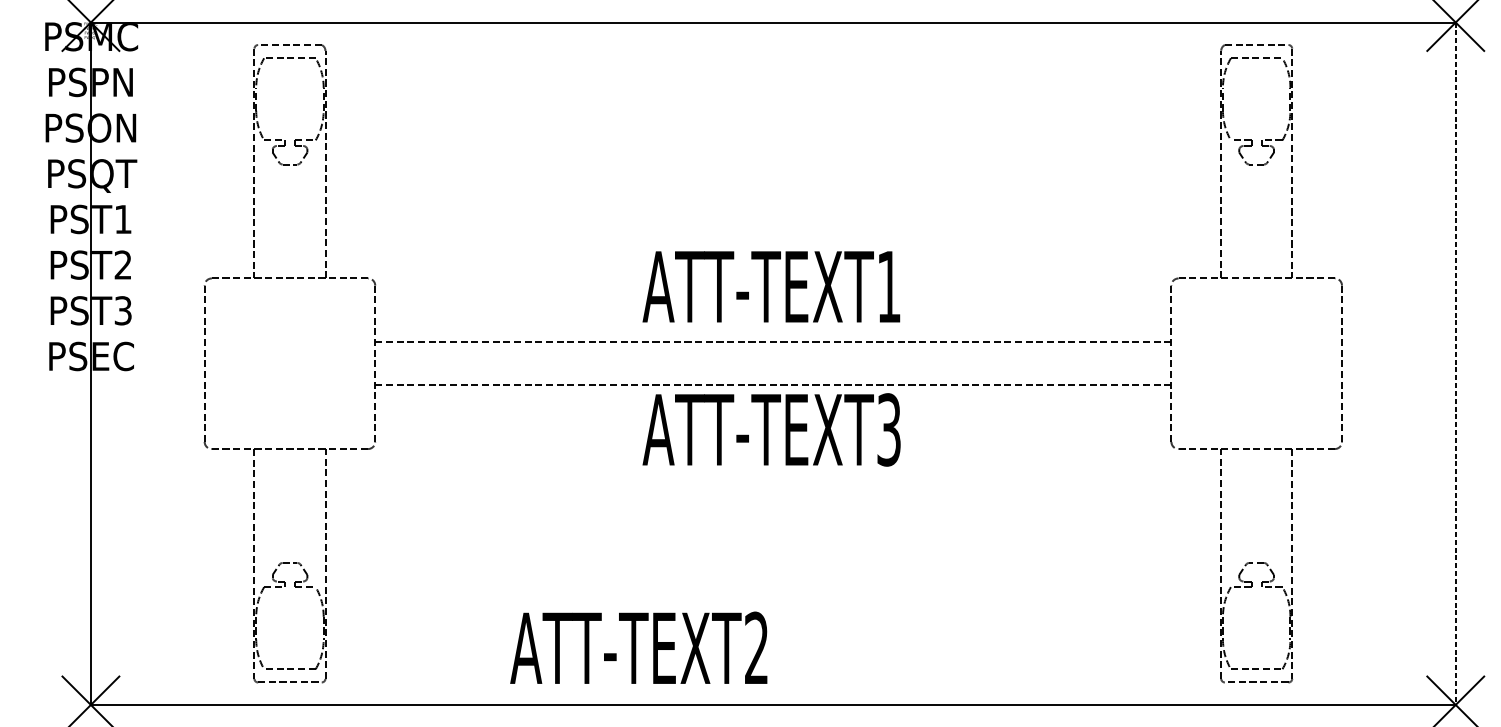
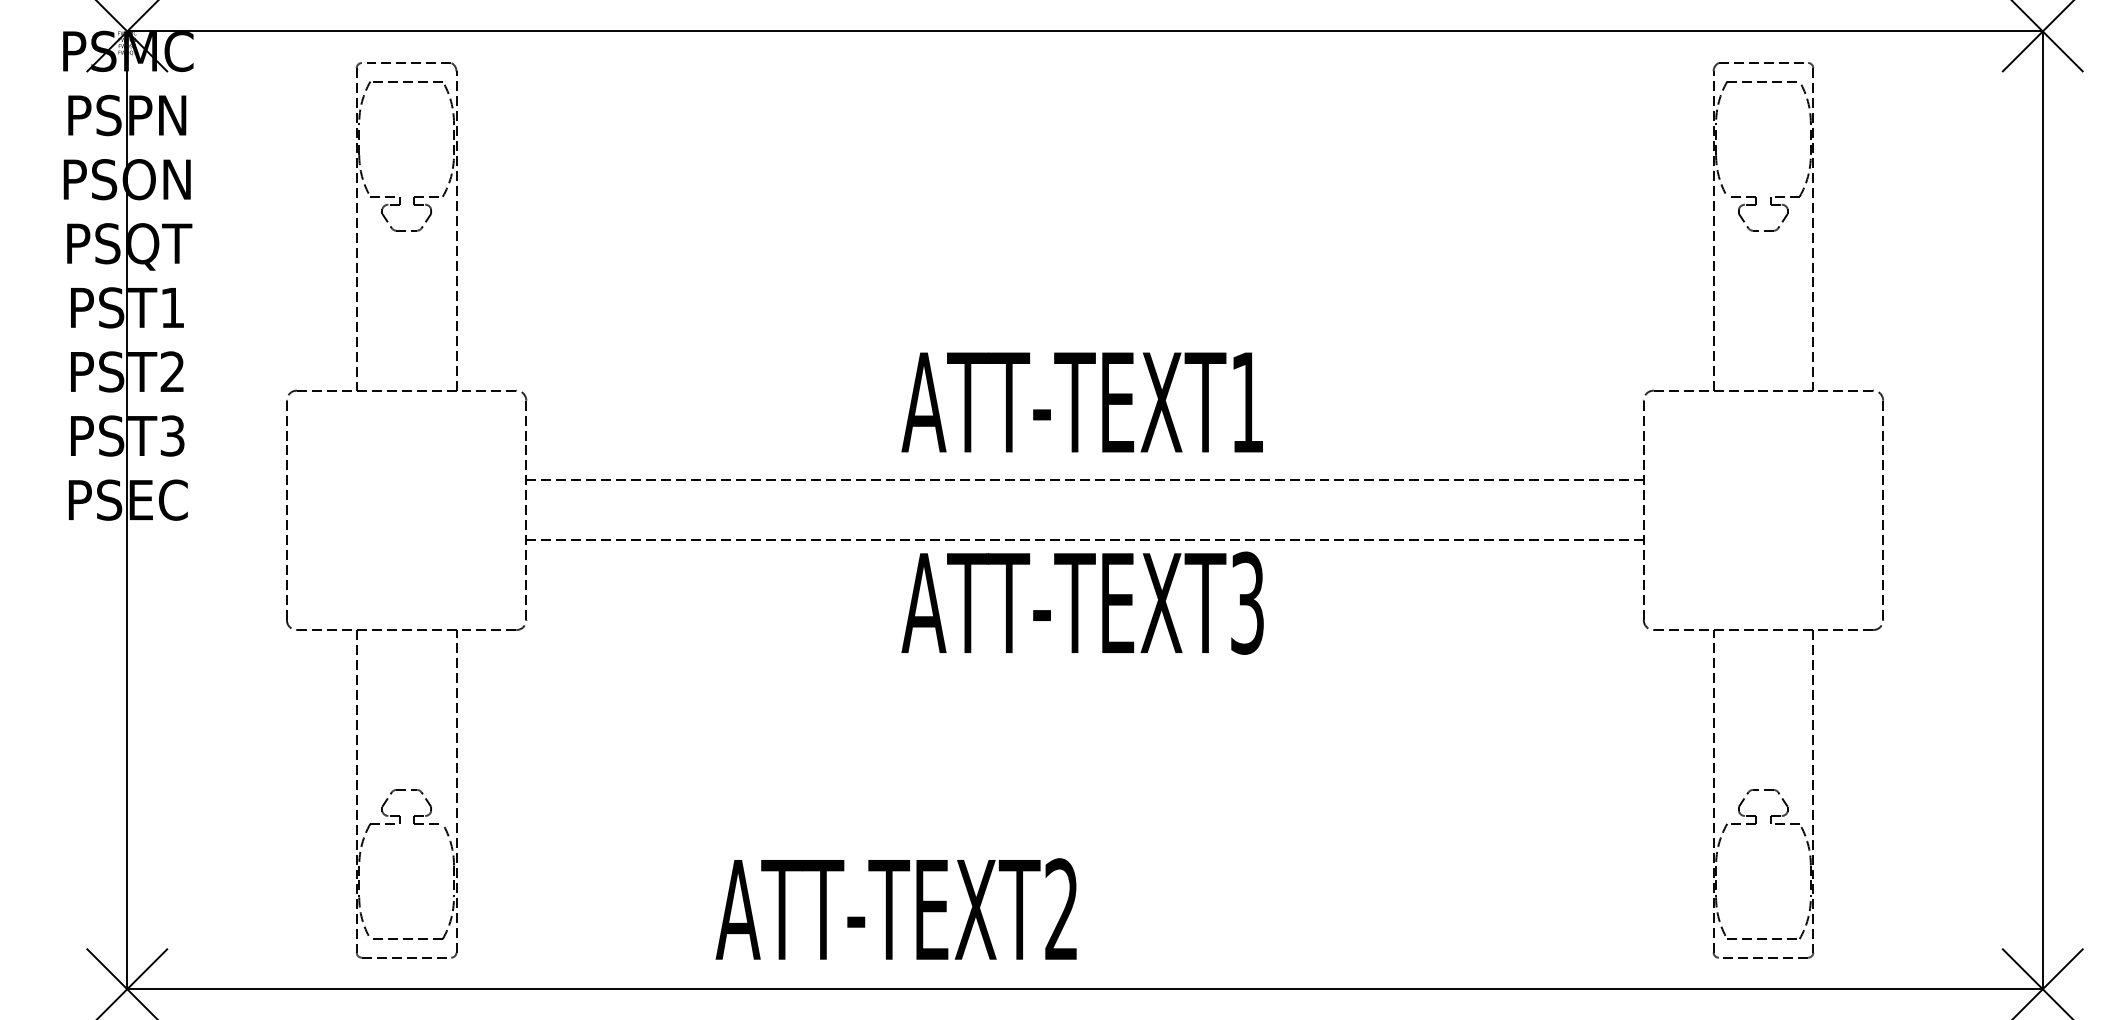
line: (1455, 363) -> (2042, 510), dashed -> solid

